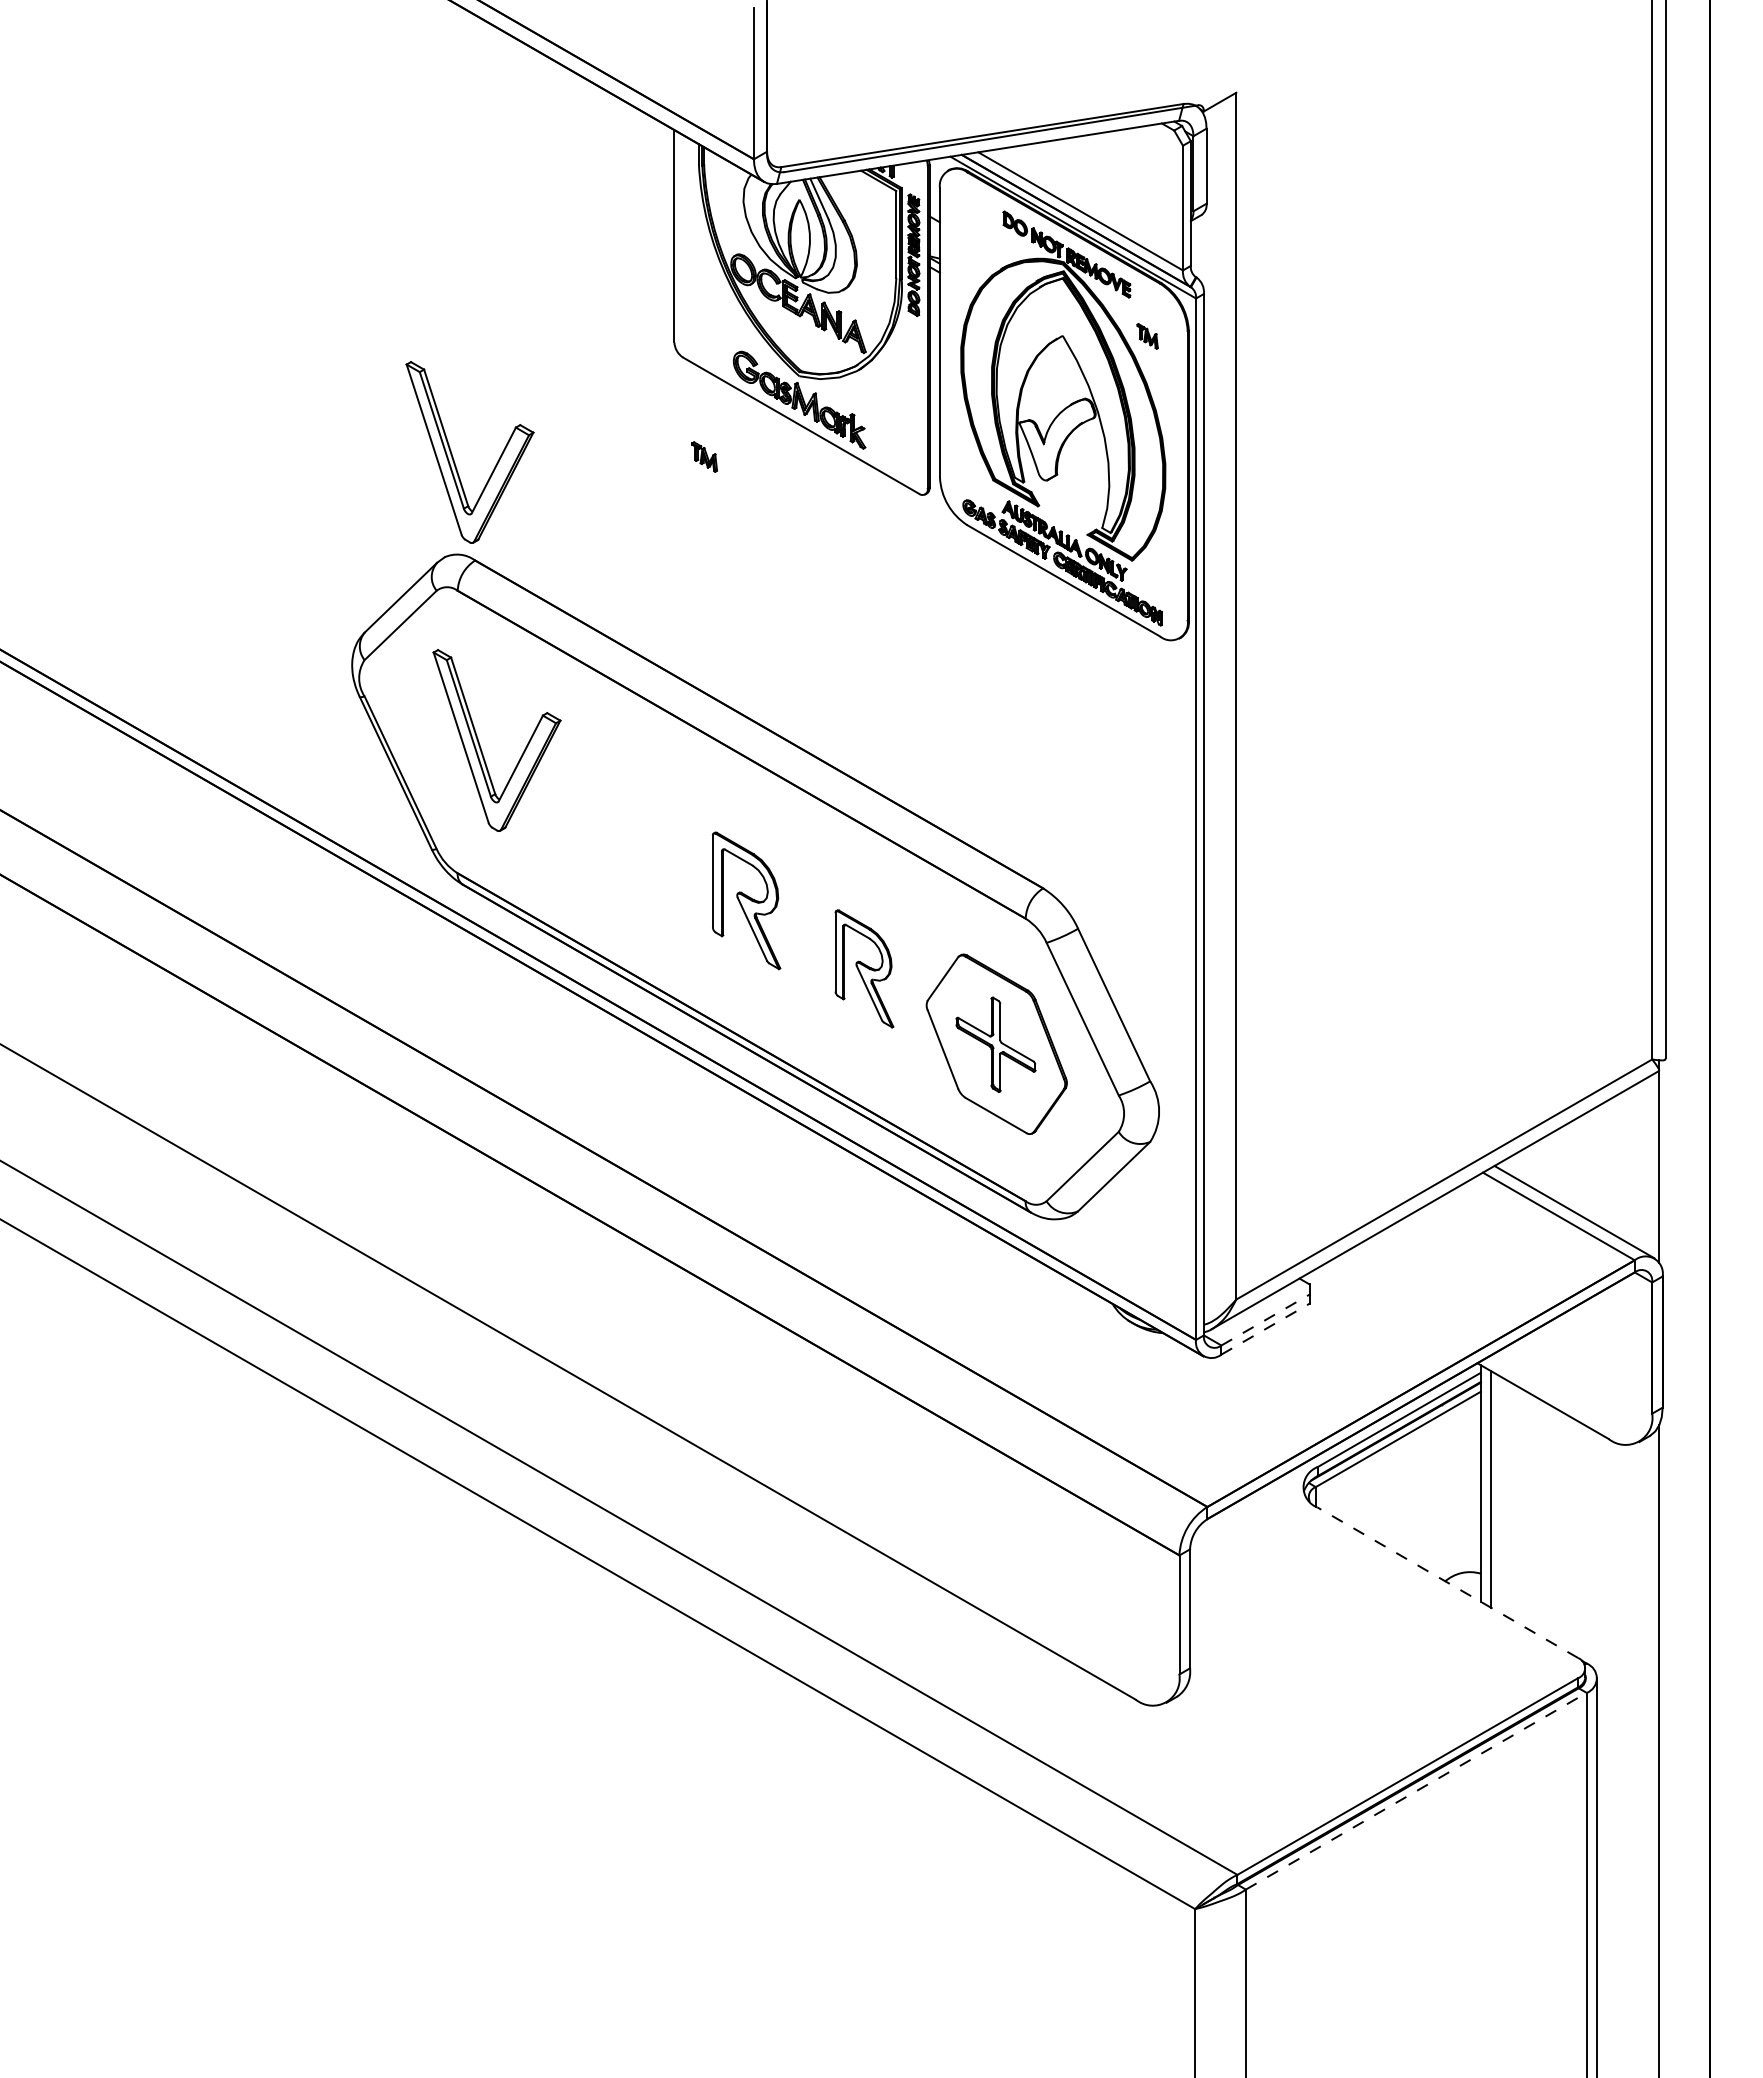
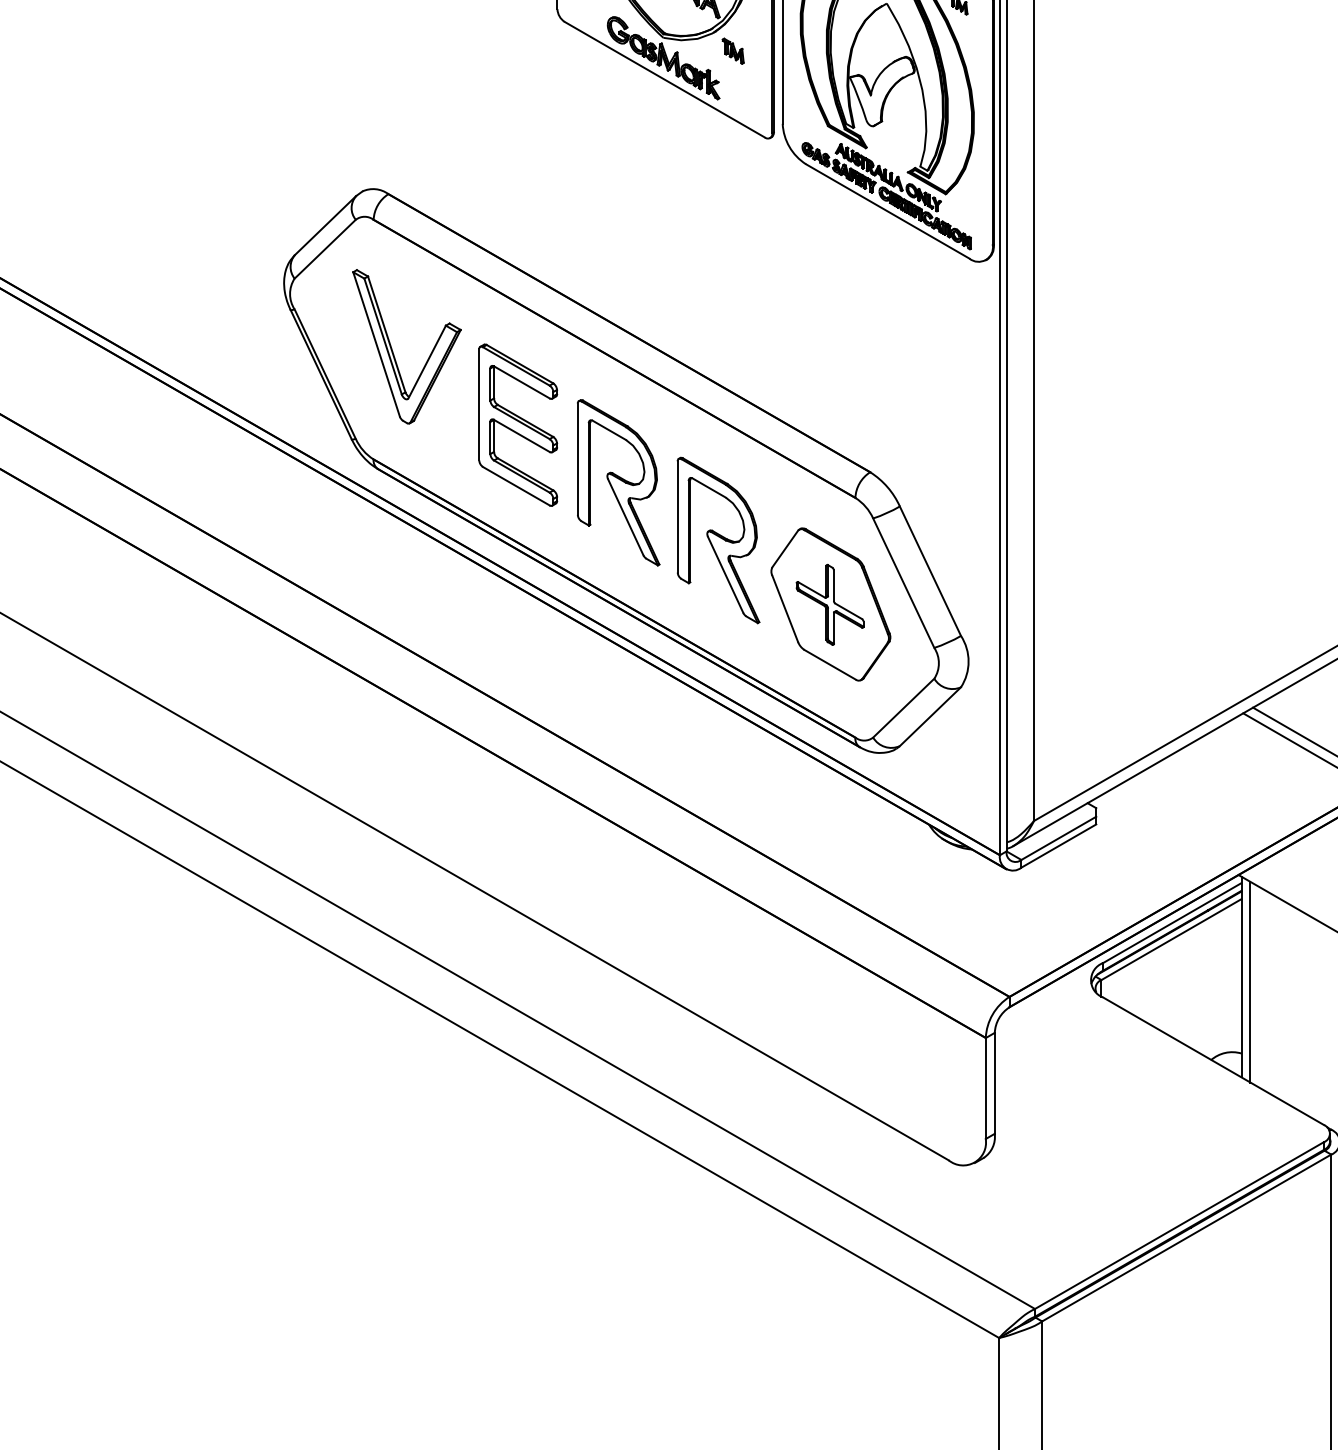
part: (453, 456) -> (370, 105), removed
part: (704, 456) -> (733, 50), moved
part: (627, 832) -> (517, 424), added
part: (746, 900) -> (618, 482), size x1.43
part: (864, 968) -> (718, 540), size x1.67
line: (1265, 1320) -> (1058, 838), dashed -> solid
line: (1265, 1329) -> (1058, 846), dashed -> solid
line: (1447, 1582) -> (1213, 1060), dashed -> solid
line: (1416, 1791) -> (1186, 1238), dashed -> solid

